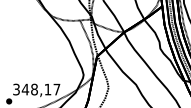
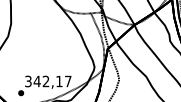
text: (34, 89) -> (46, 81), 348,17 -> 342,17

